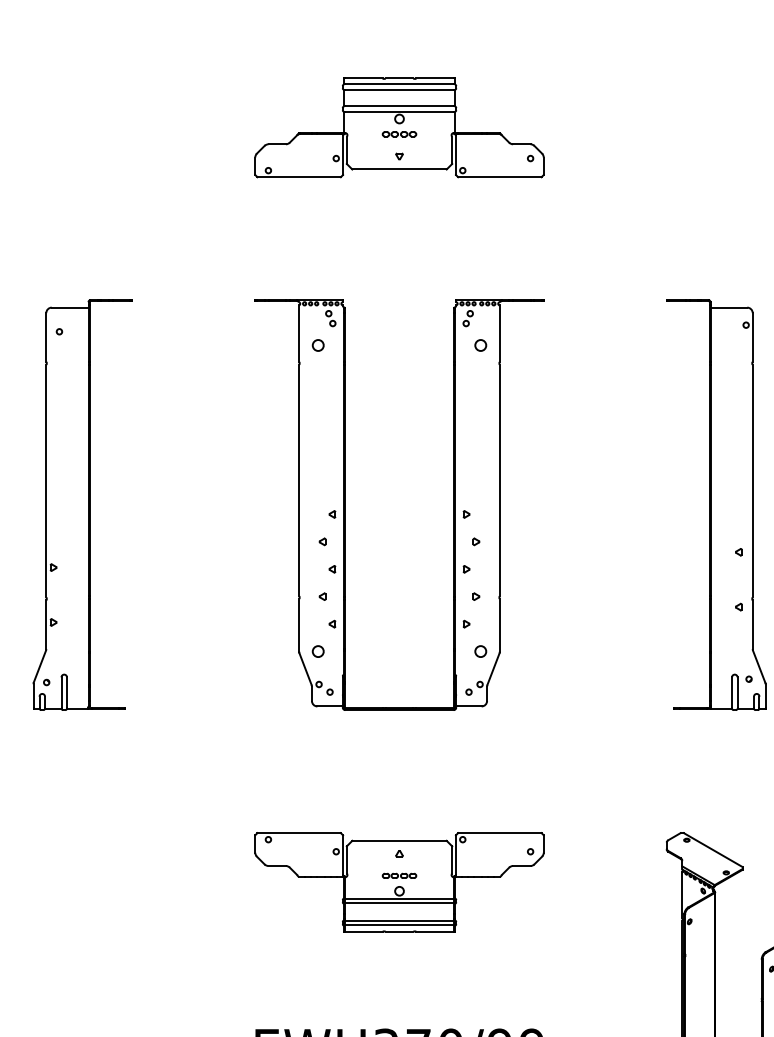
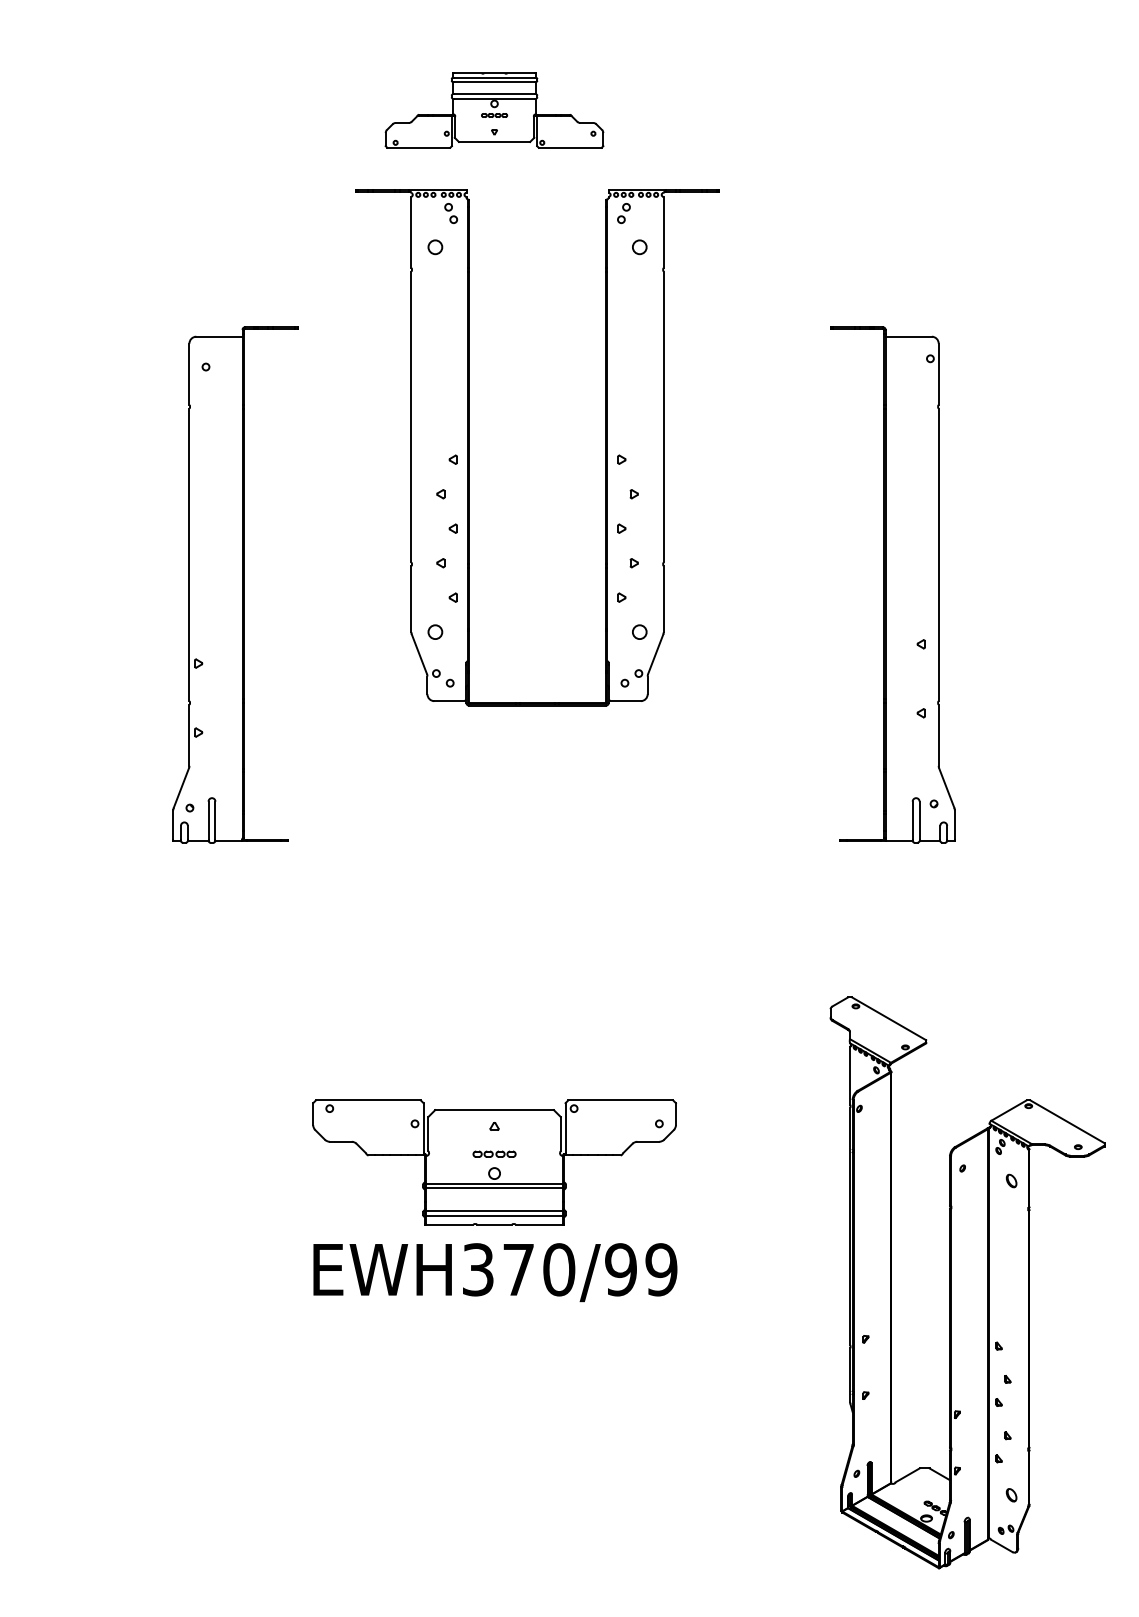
part: (399, 127) -> (494, 110), size x0.6
part: (82, 504) -> (235, 584), moved
part: (345, 504) -> (469, 447), moved
part: (399, 882) -> (494, 1162), moved

